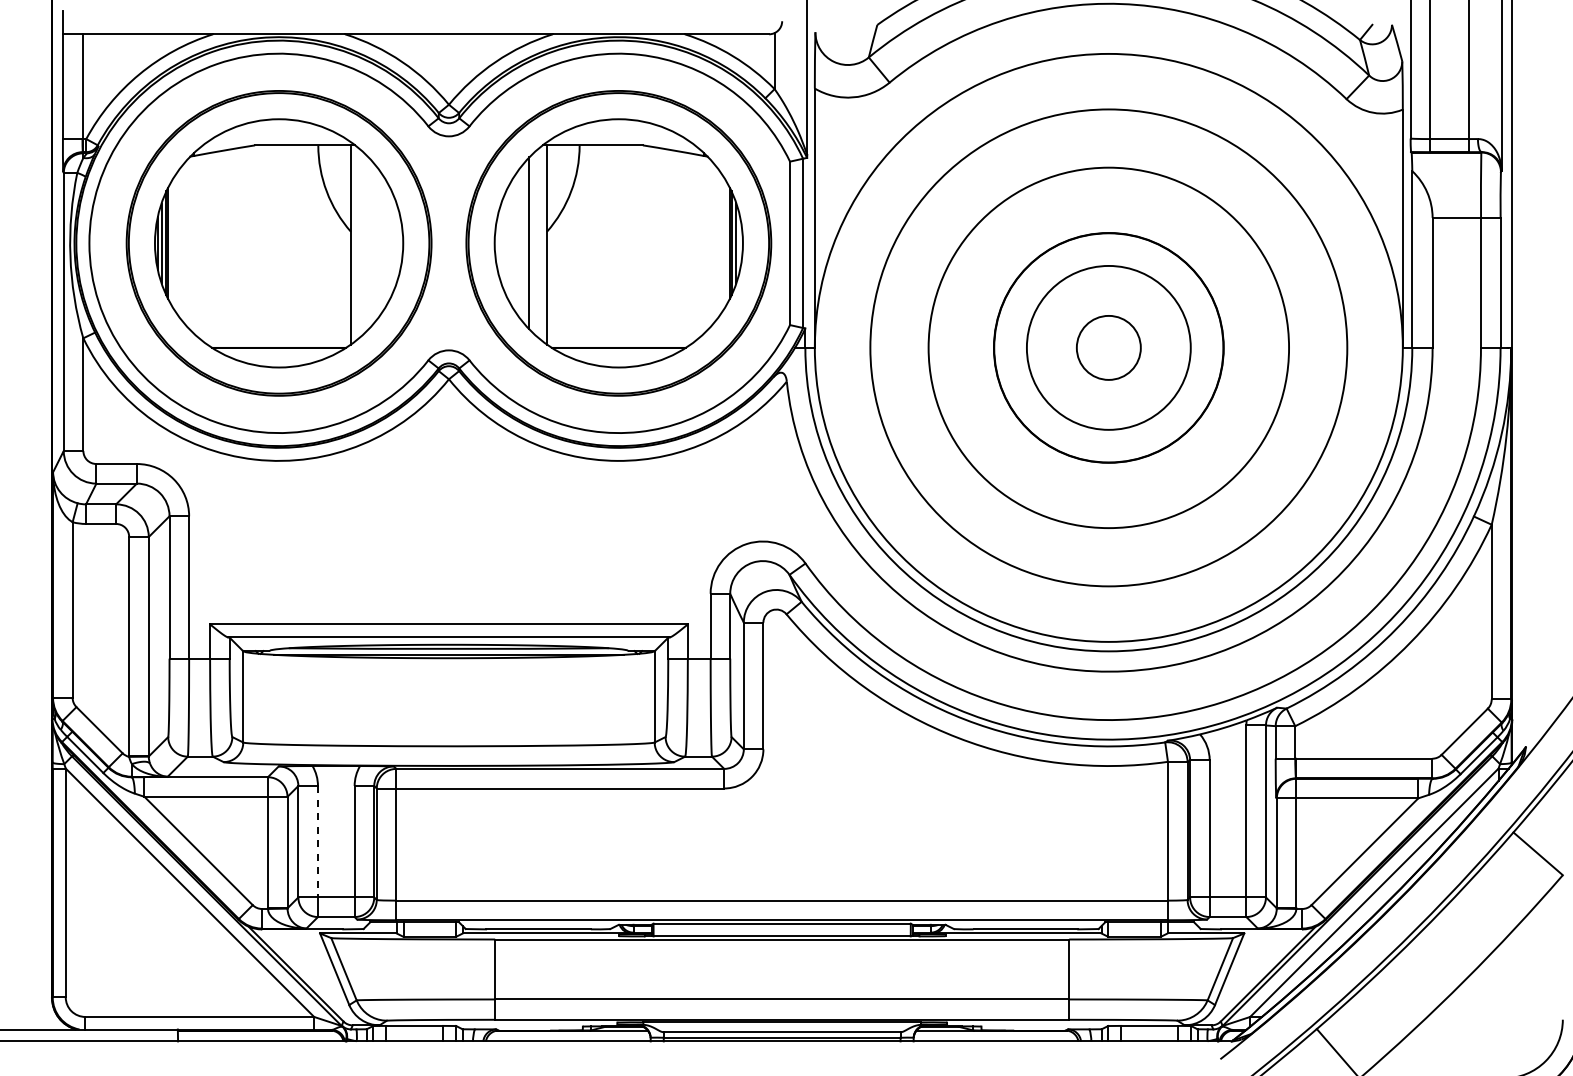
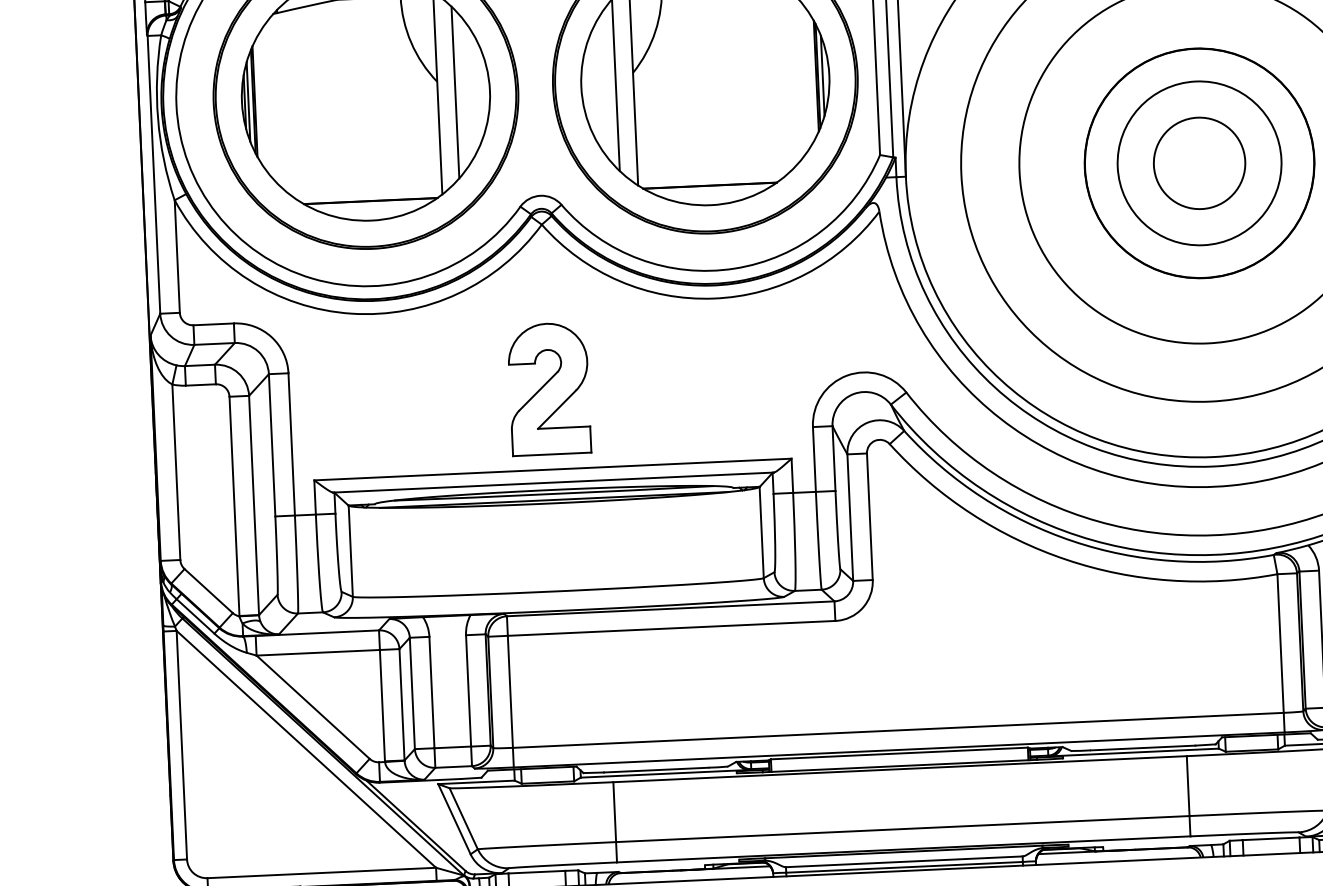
line: (368, 243) -> (455, 92), added
circle: (1108, 347) -> (1199, 162), size x1.43
part: (448, 543) -> (548, 388), added
line: (317, 841) -> (431, 692), dashed -> solid

